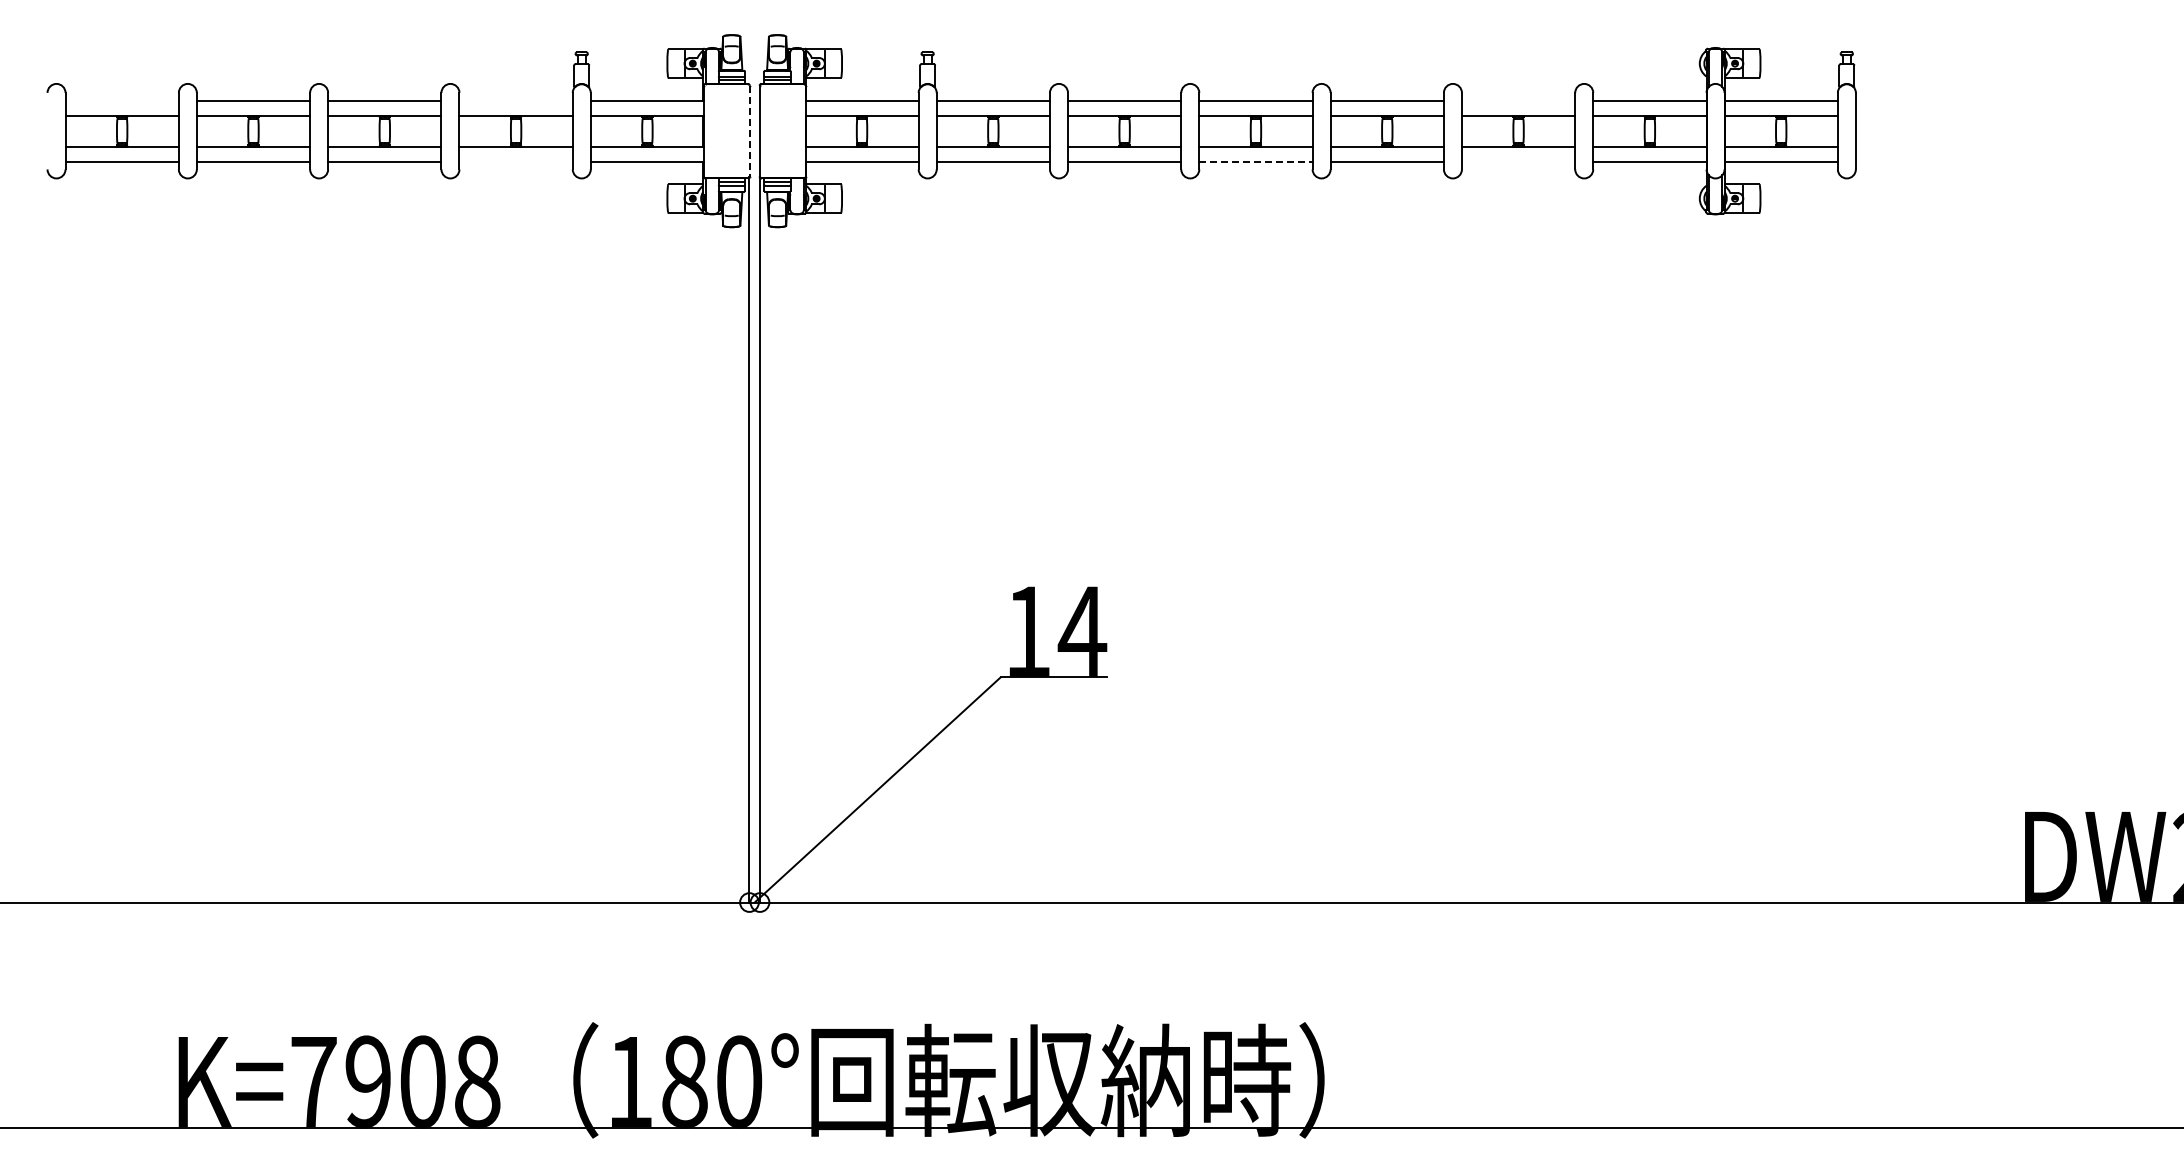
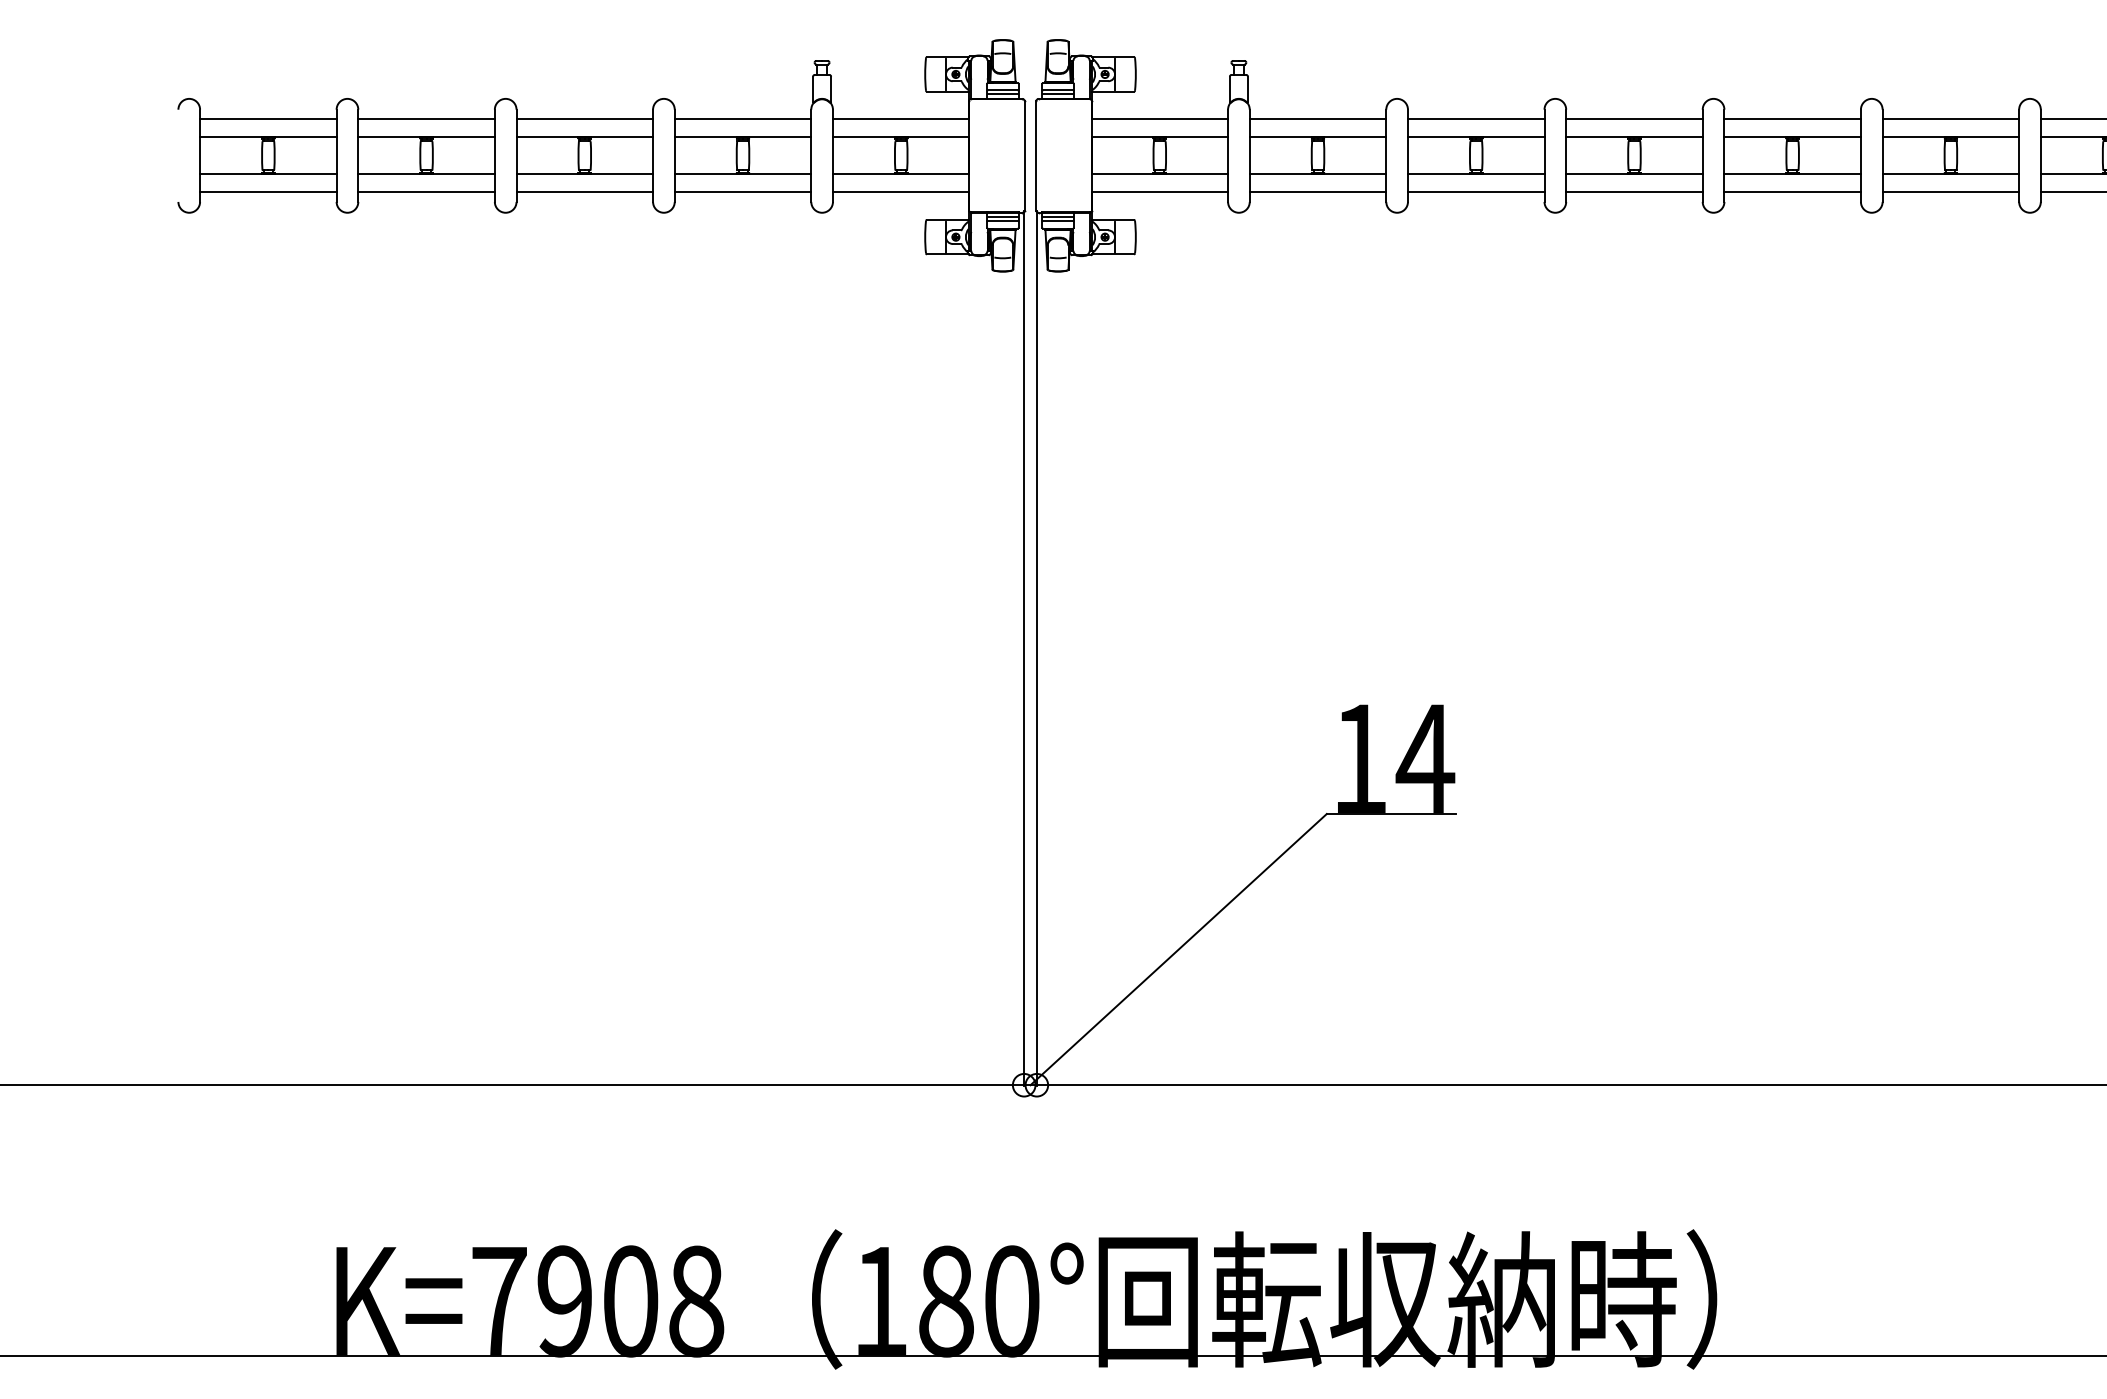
line: (121, 100) -> (267, 118), added
line: (515, 100) -> (742, 118), added
line: (1518, 100) -> (1950, 118), added
line: (749, 131) -> (1024, 156), dashed -> solid
line: (515, 161) -> (742, 192), added
line: (1255, 161) -> (1633, 192), dashed -> solid
line: (1518, 161) -> (1950, 192), added

